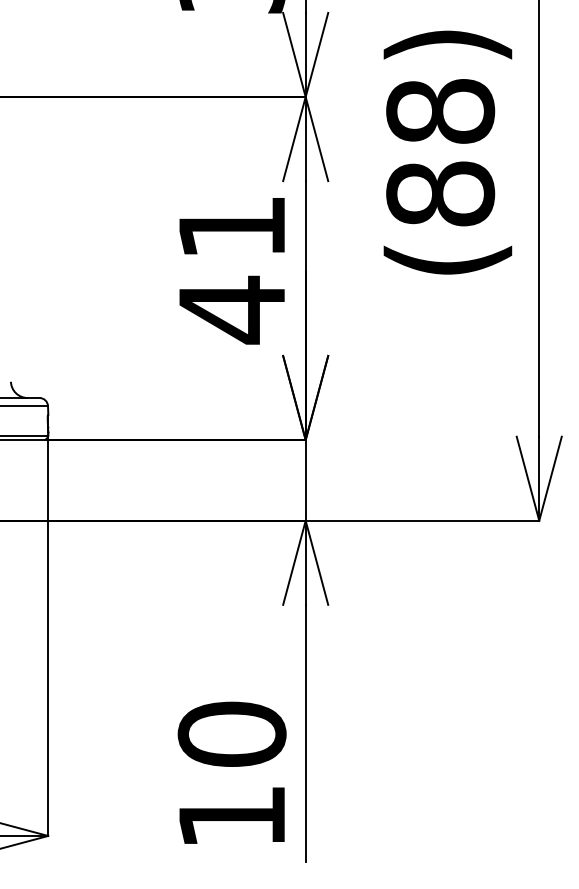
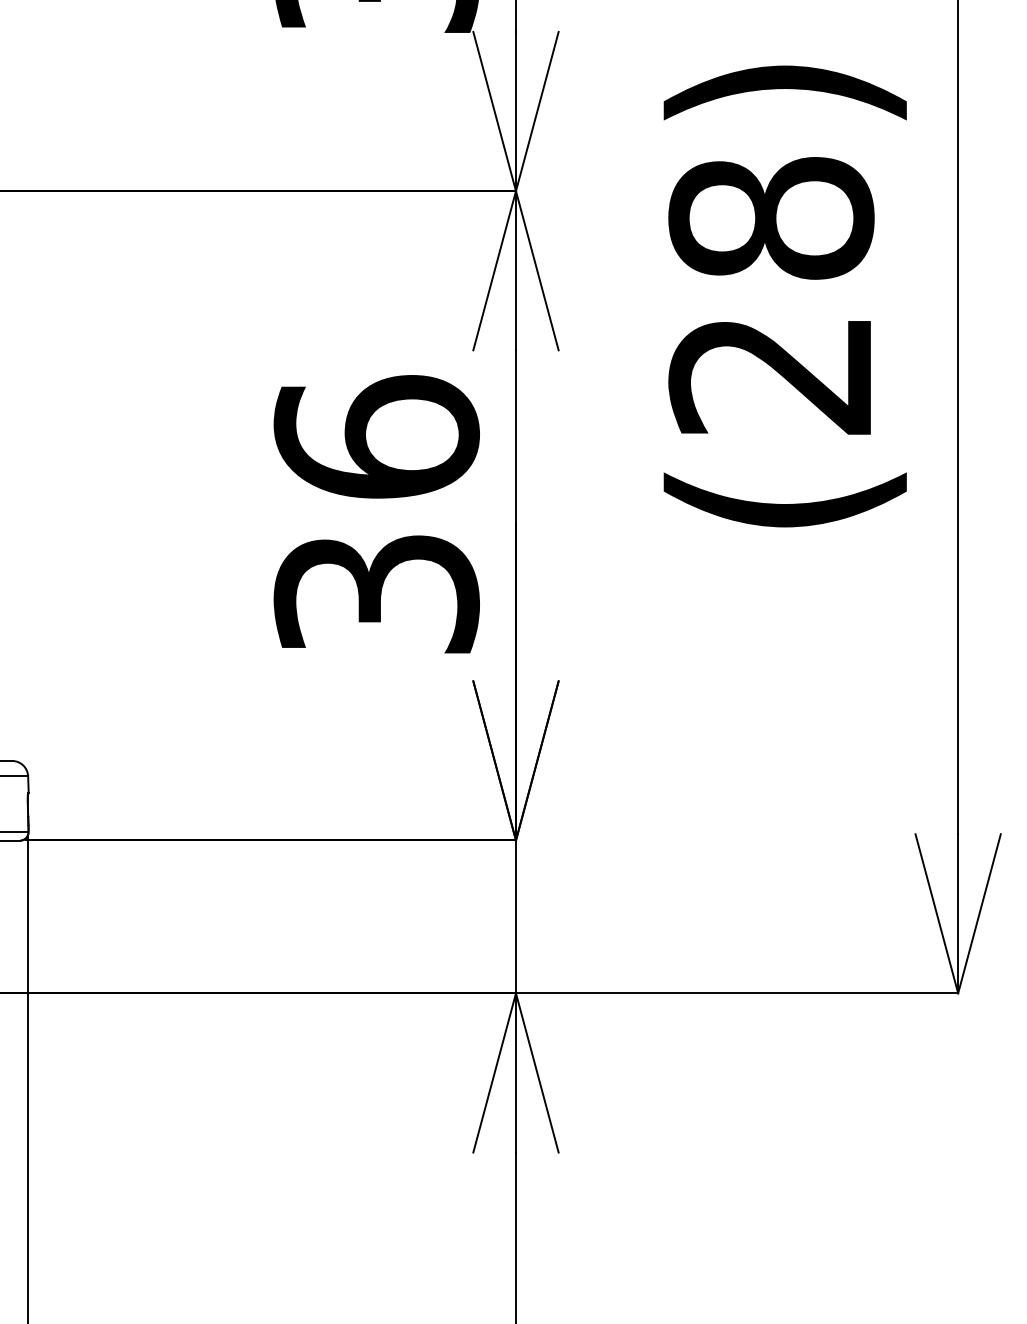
text: (440, 193) -> (771, 373), (88) -> (28)
text: (231, 269) -> (375, 517), 41 -> 36

